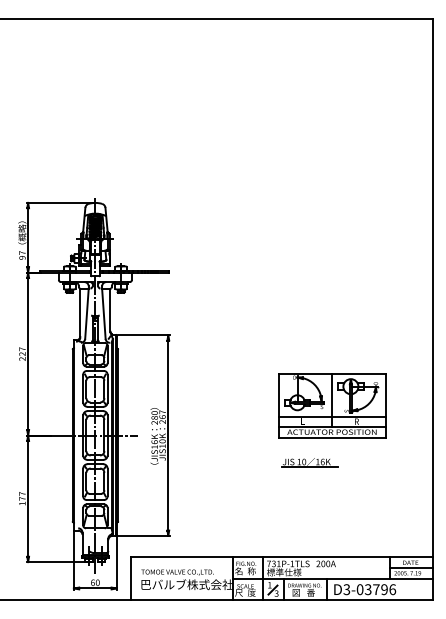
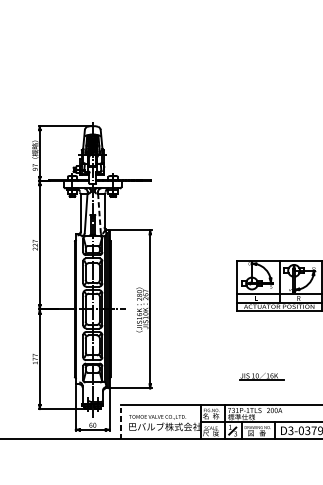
line: (103, 314) -> (99, 213), solid -> dashed
part: (309, 462) -> (261, 376), moved
line: (131, 578) -> (121, 421), solid -> dashed

